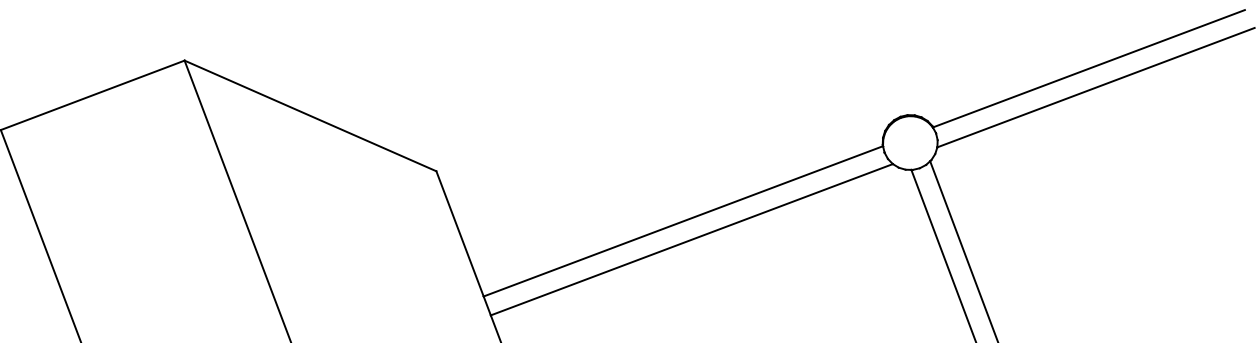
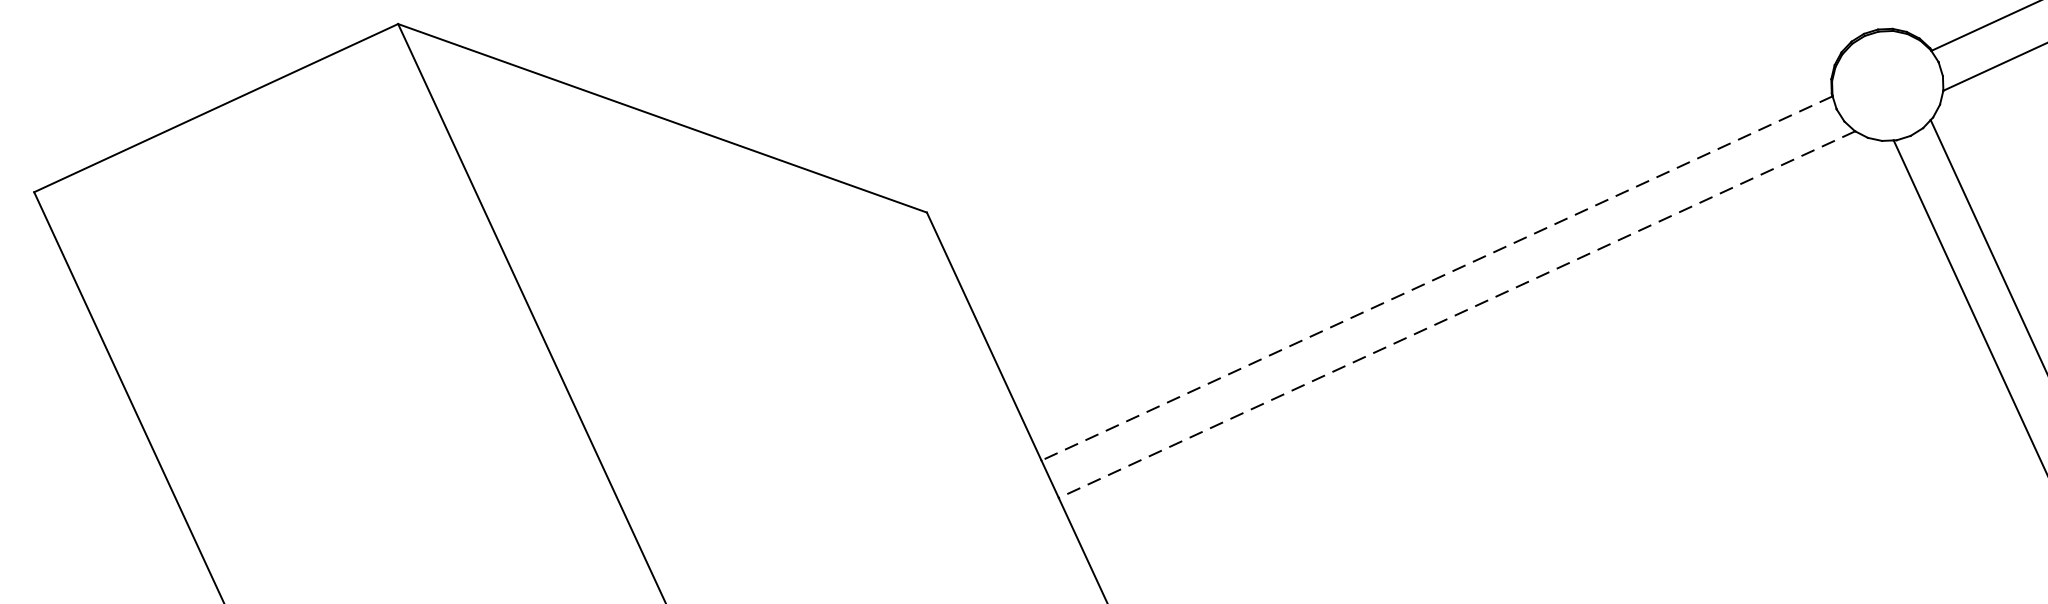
line: (682, 221) -> (1435, 278), solid -> dashed
line: (691, 239) -> (1456, 314), solid -> dashed

